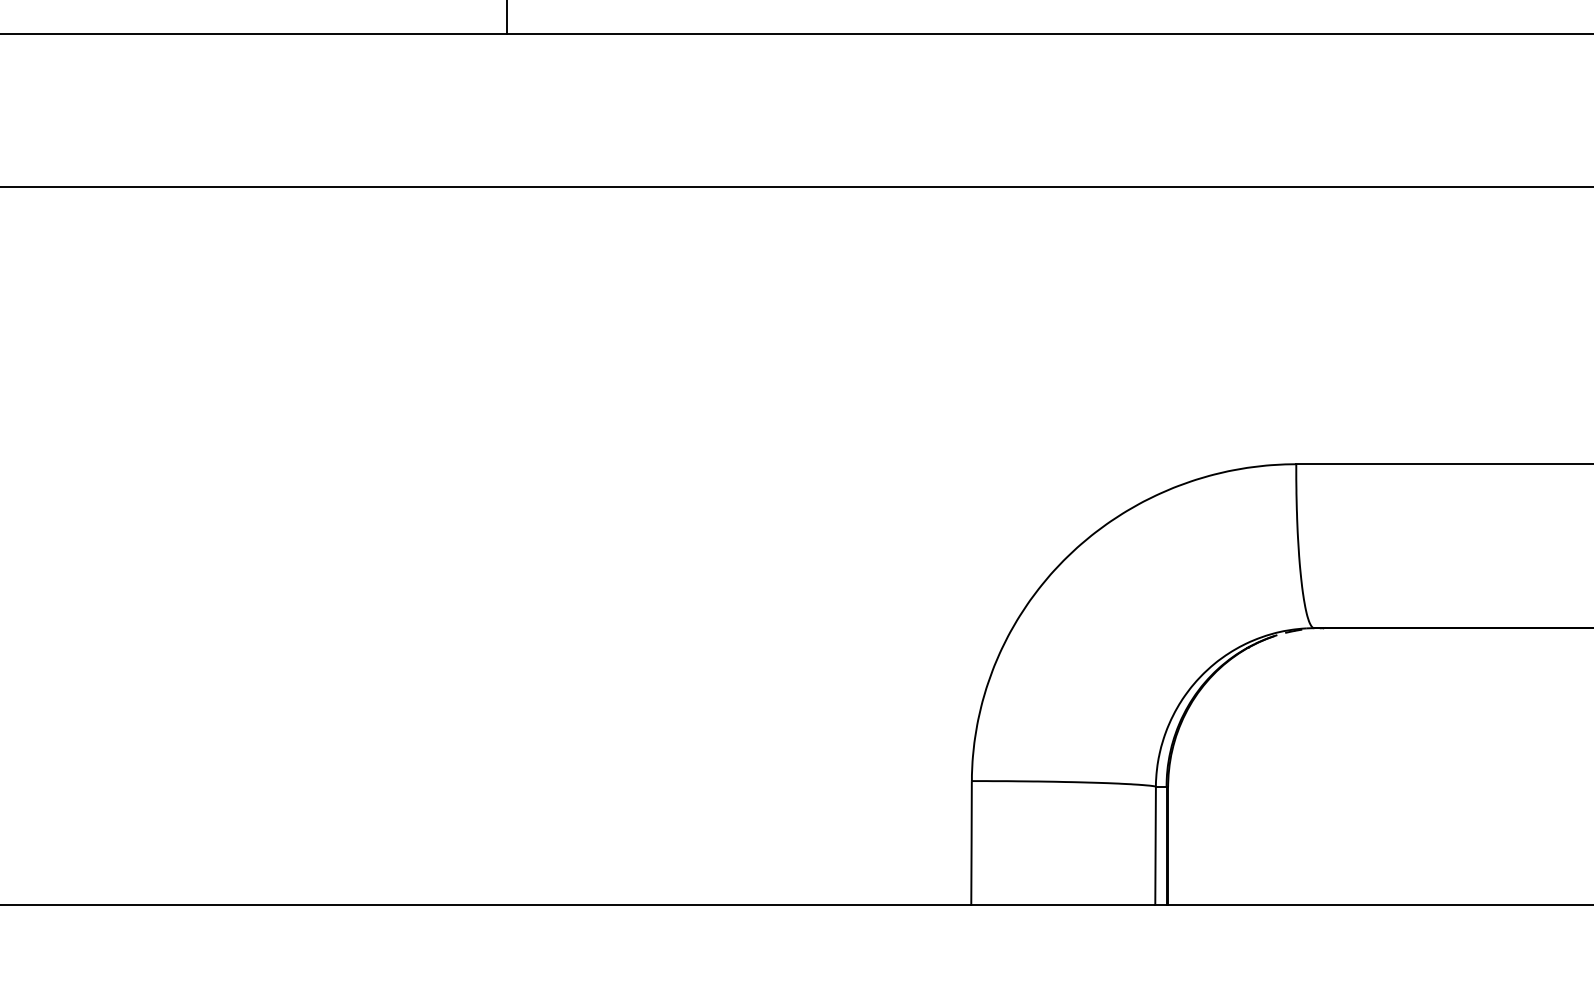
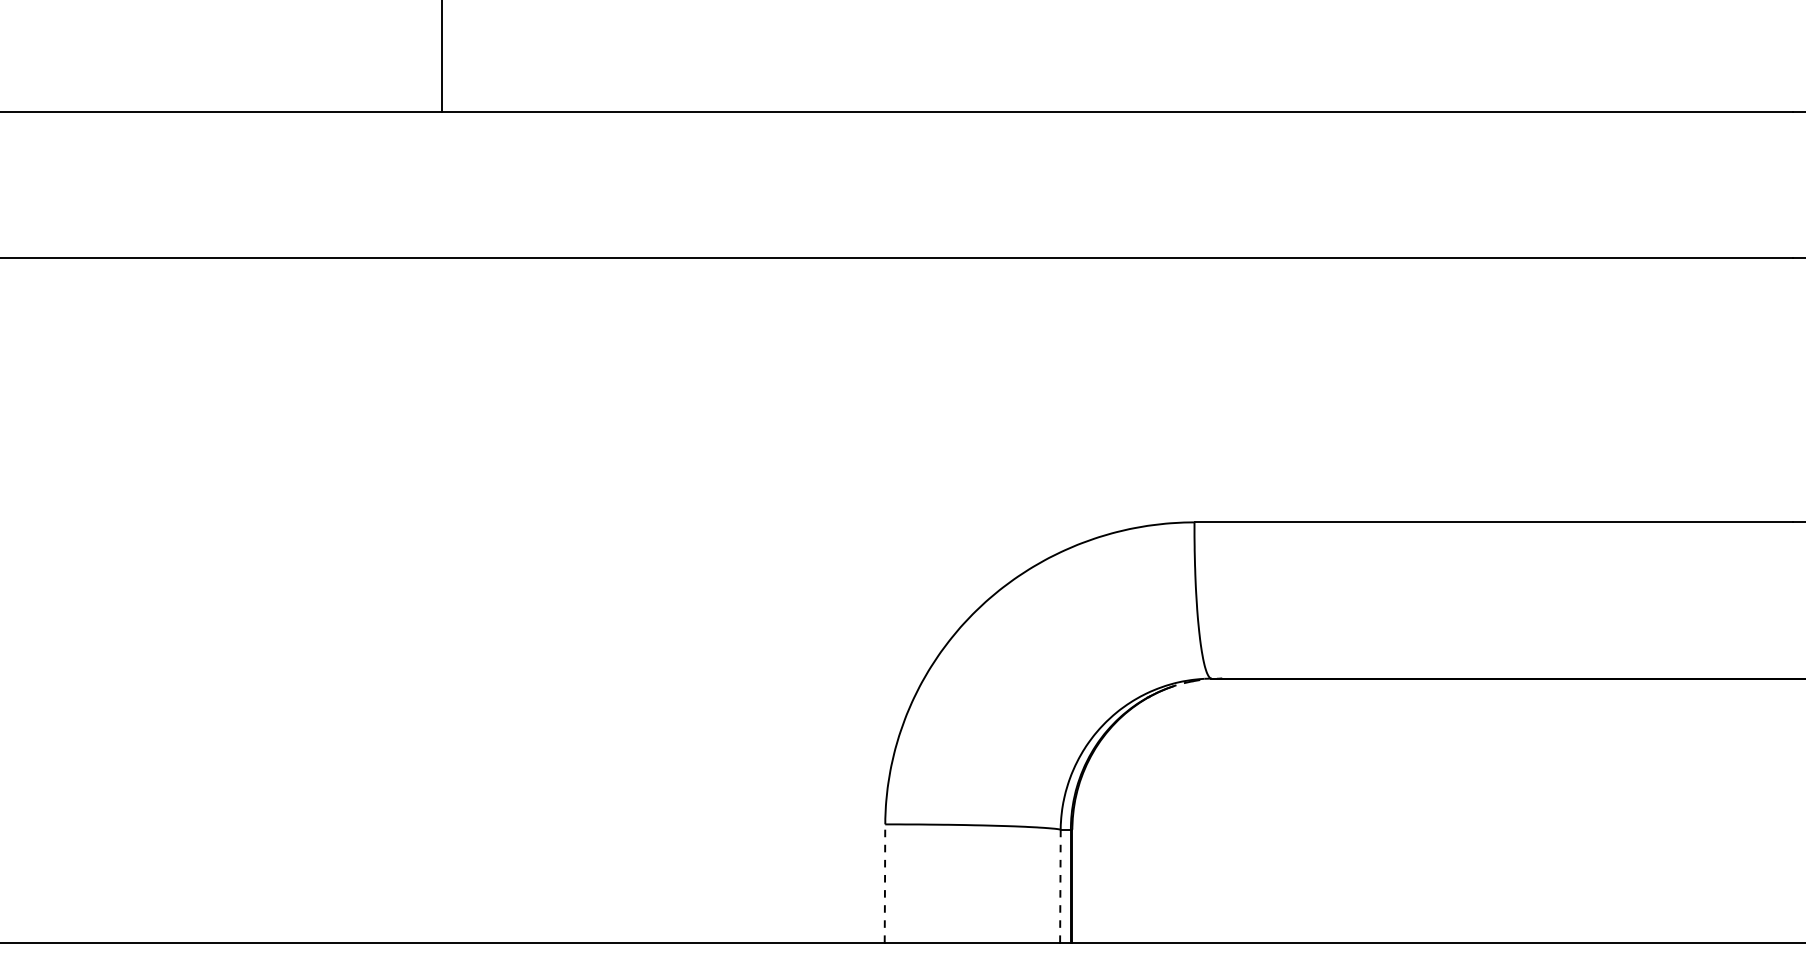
line: (972, 843) -> (885, 883), solid -> dashed
line: (1155, 846) -> (1060, 886), solid -> dashed

